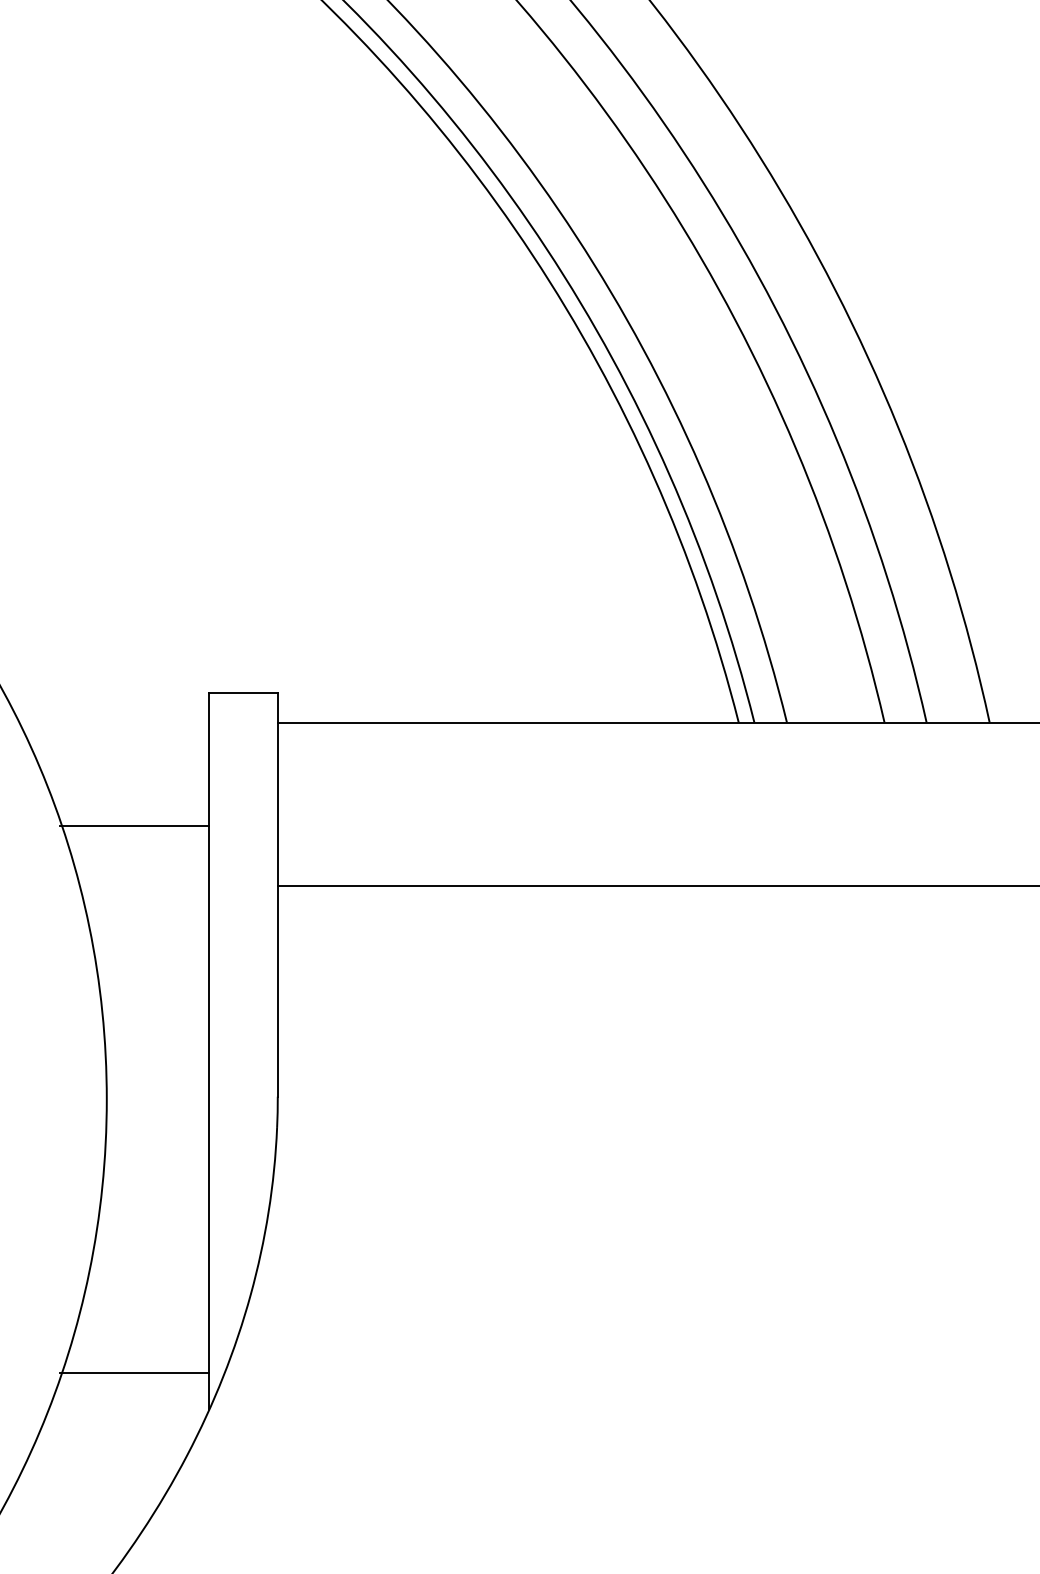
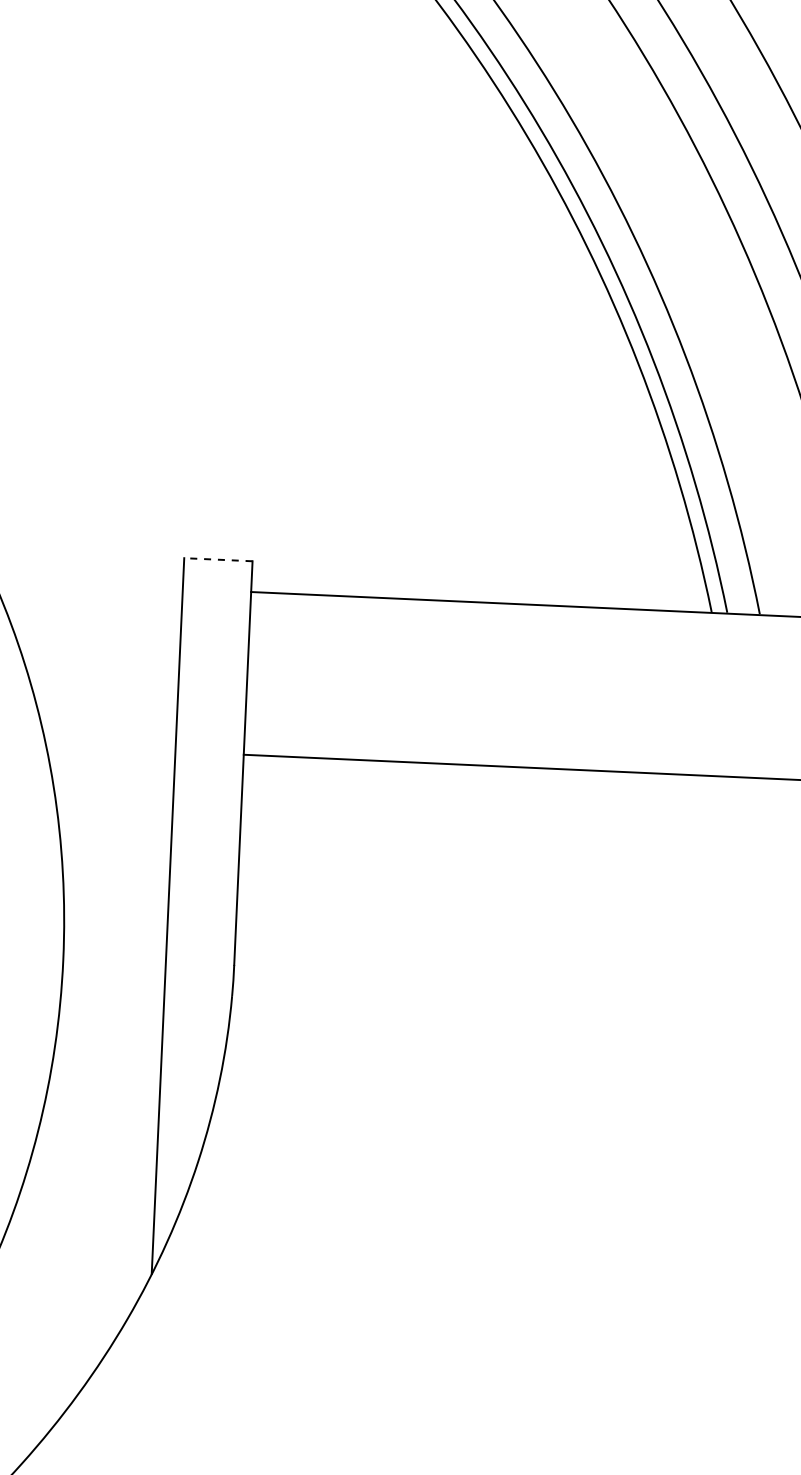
line: (243, 692) -> (218, 559), solid -> dashed
line: (134, 825) -> (103, 687), removed
line: (134, 1373) -> (78, 1234), removed

